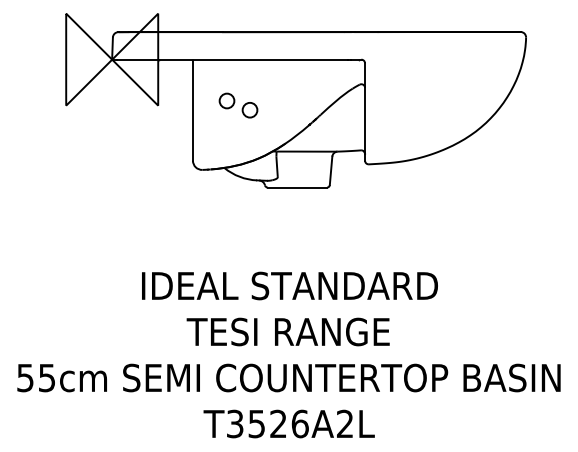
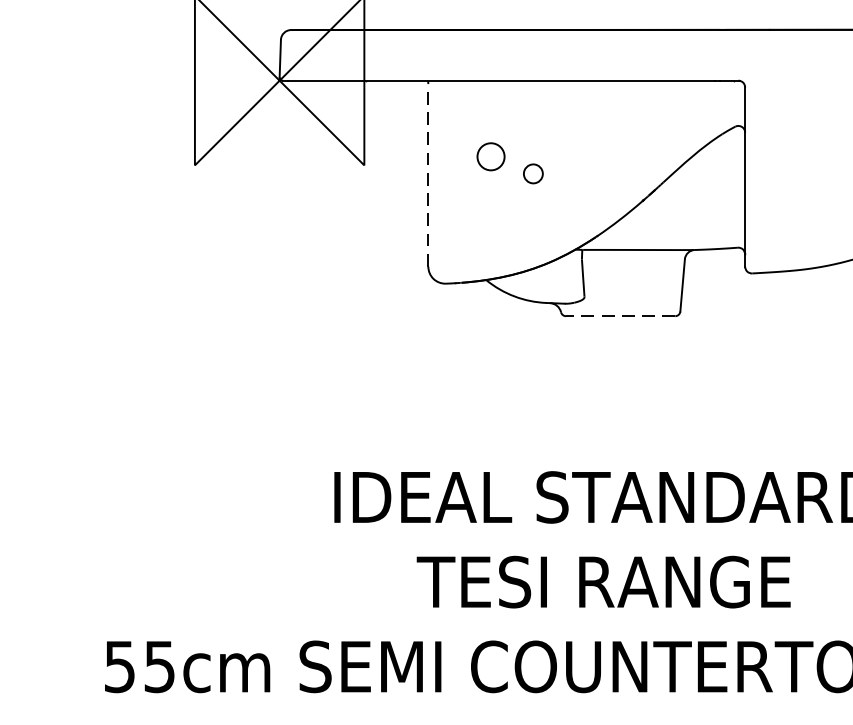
circle: (249, 110) -> (532, 174), size x0.7
line: (192, 111) -> (427, 176), solid -> dashed
line: (297, 187) -> (620, 316), solid -> dashed

